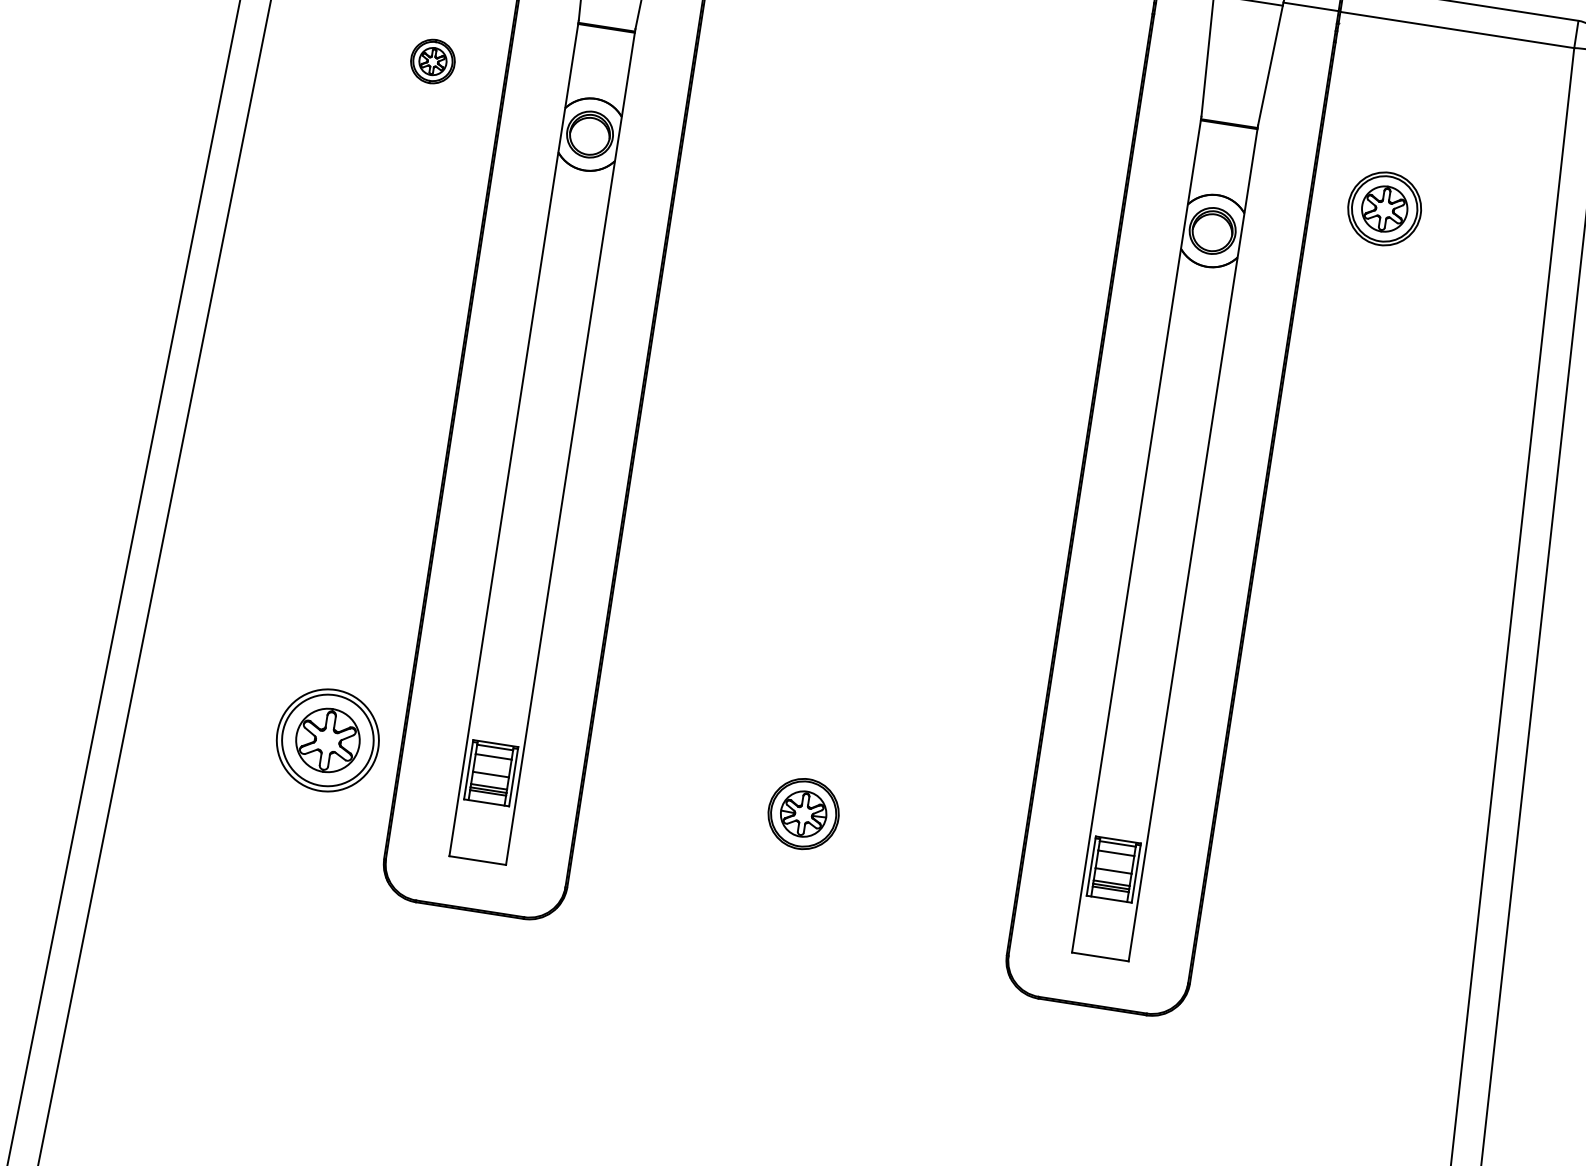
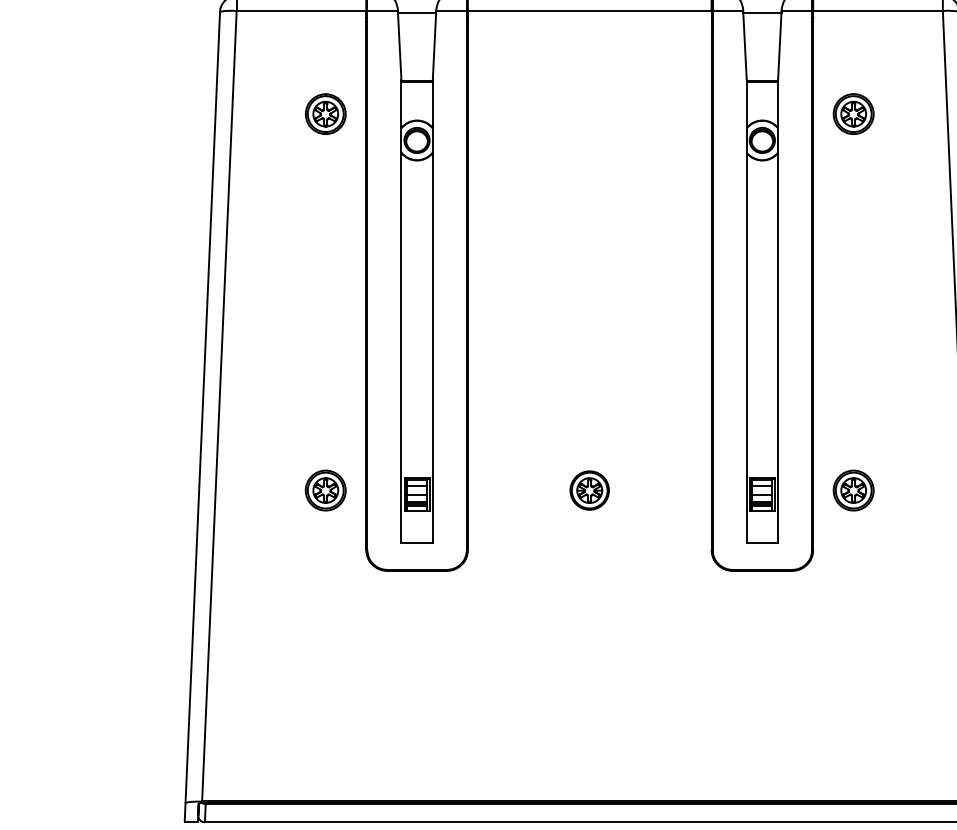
part: (432, 60) -> (325, 113), size x1.67
part: (327, 740) -> (325, 490), size x0.71
part: (1279, 887) -> (853, 490), added

